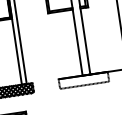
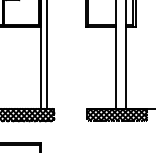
hatch: (83, 80) -> (116, 115), added

